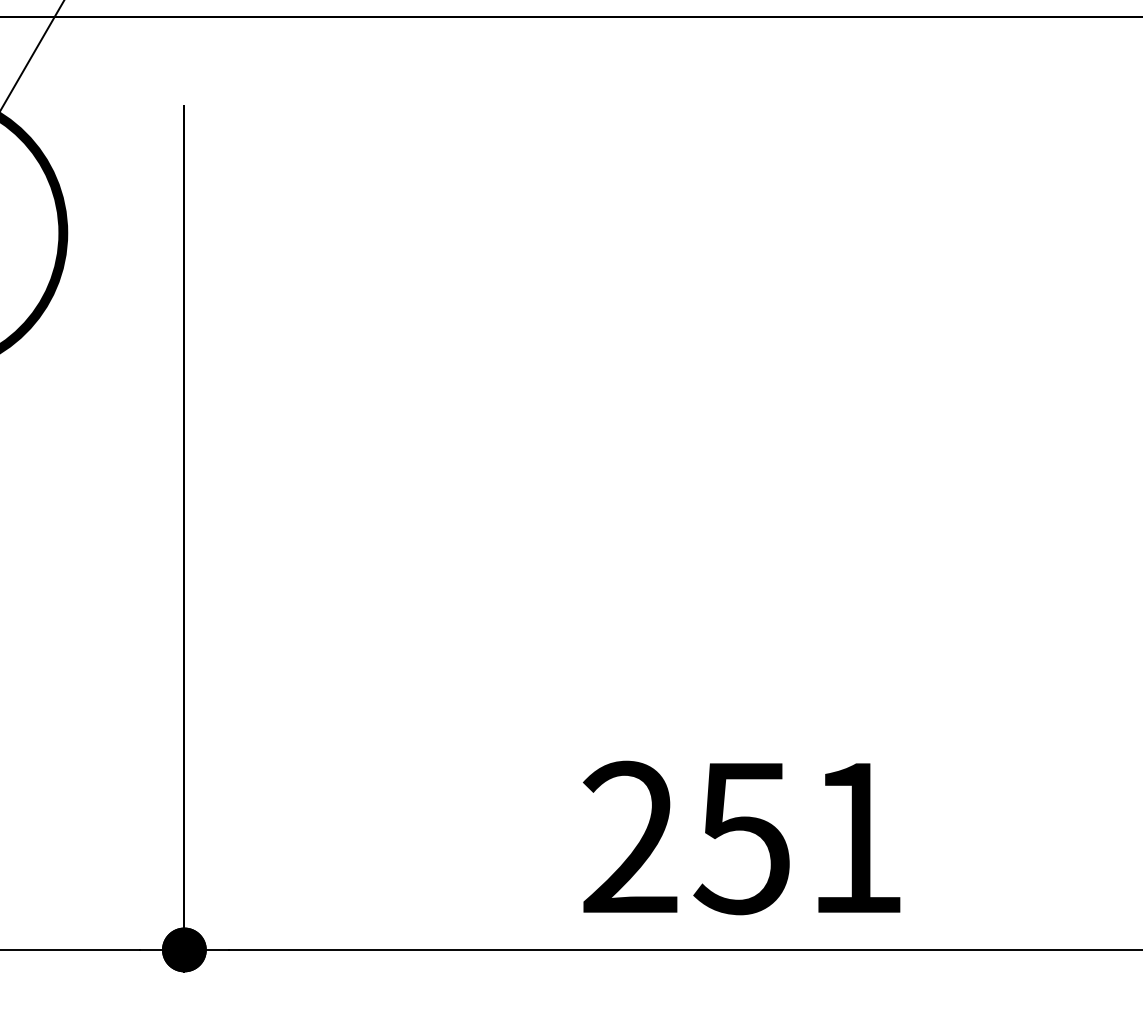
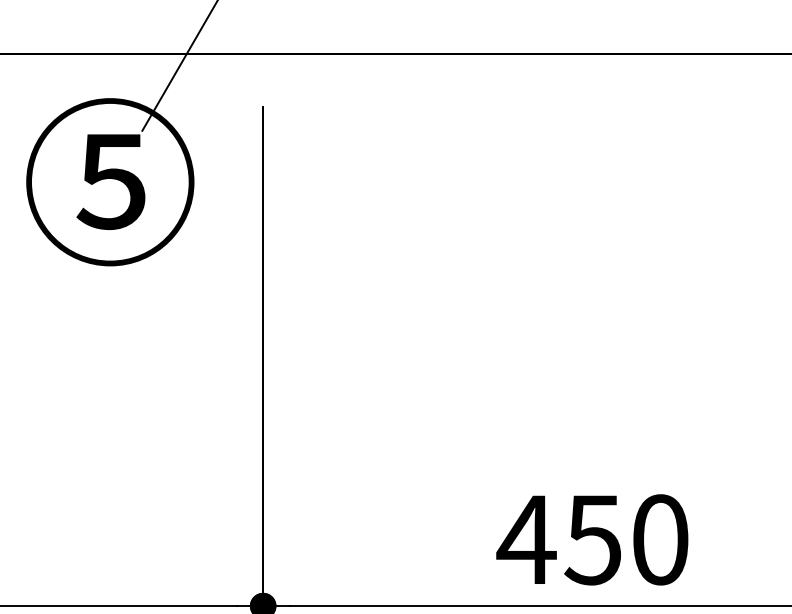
text: (741, 837) -> (592, 539), 251 -> 450

